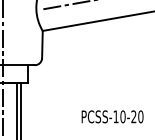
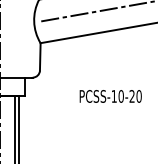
text: (112, 116) -> (110, 96), moved

